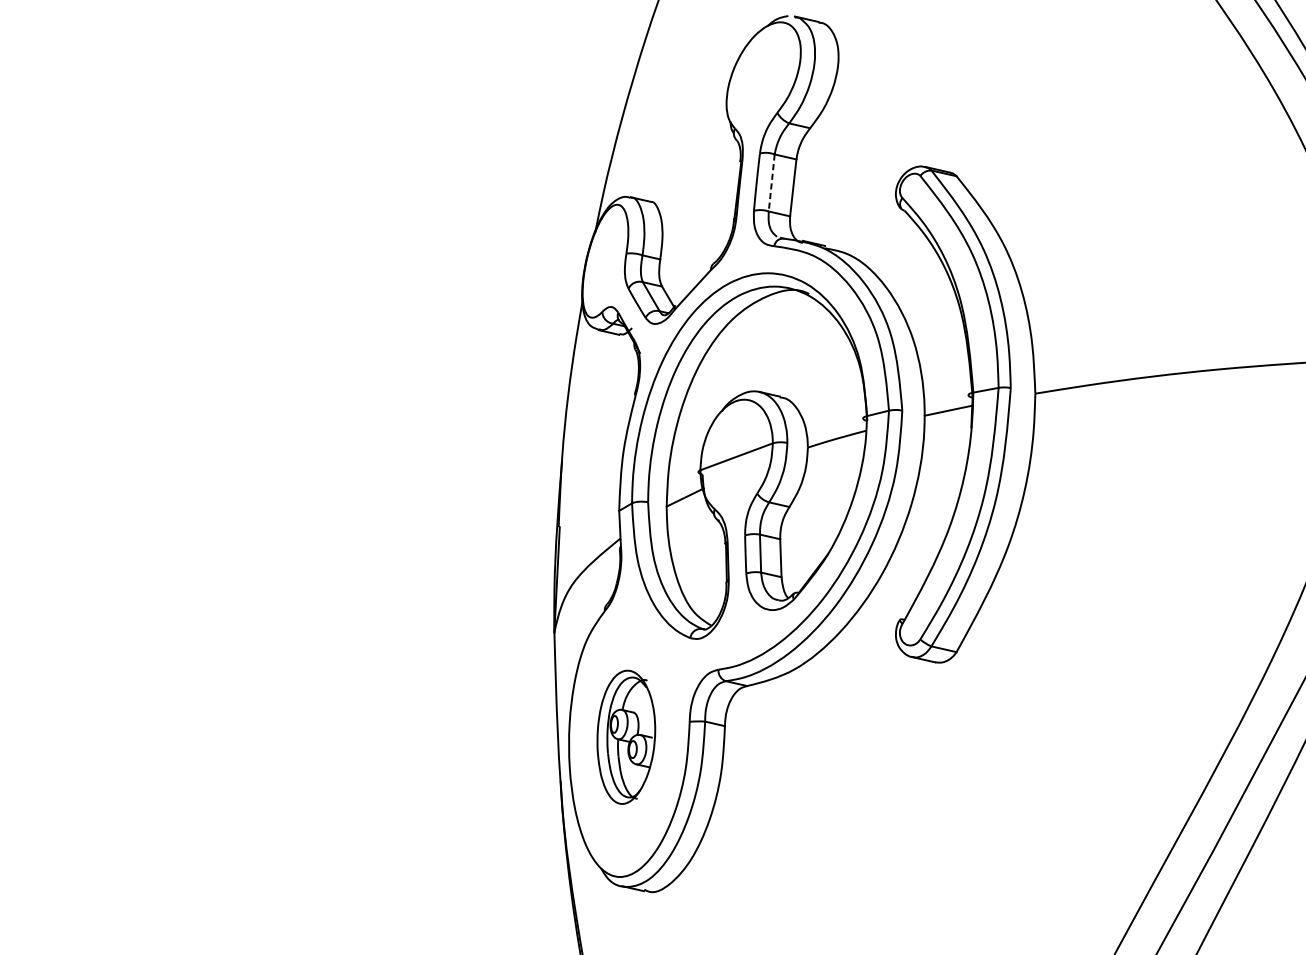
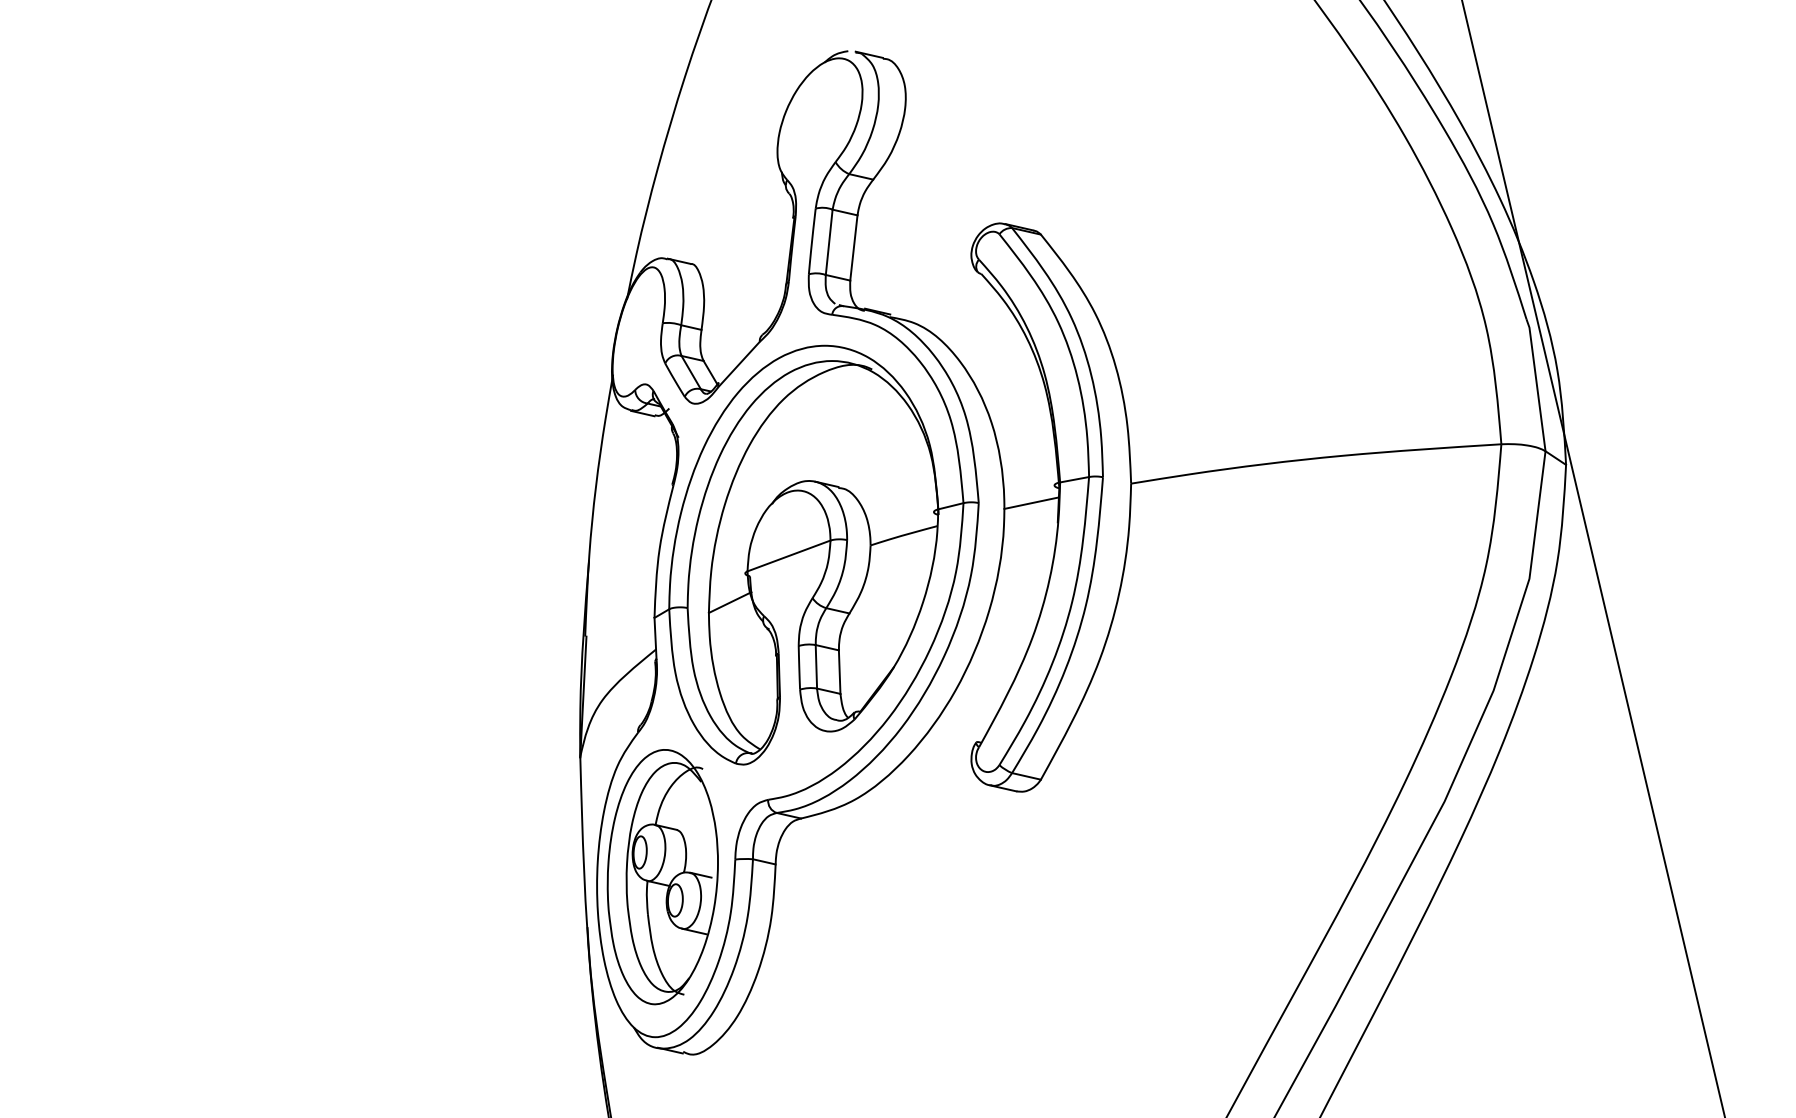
line: (771, 183) -> (829, 242), dashed -> solid
part: (626, 737) -> (662, 877), size x1.67

